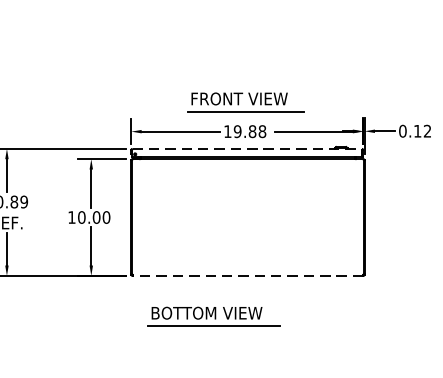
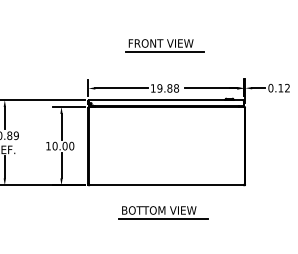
part: (244, 101) -> (164, 45), moved
line: (247, 149) -> (166, 100), dashed -> solid
line: (247, 276) -> (166, 185), dashed -> solid
part: (213, 316) -> (163, 212), moved

